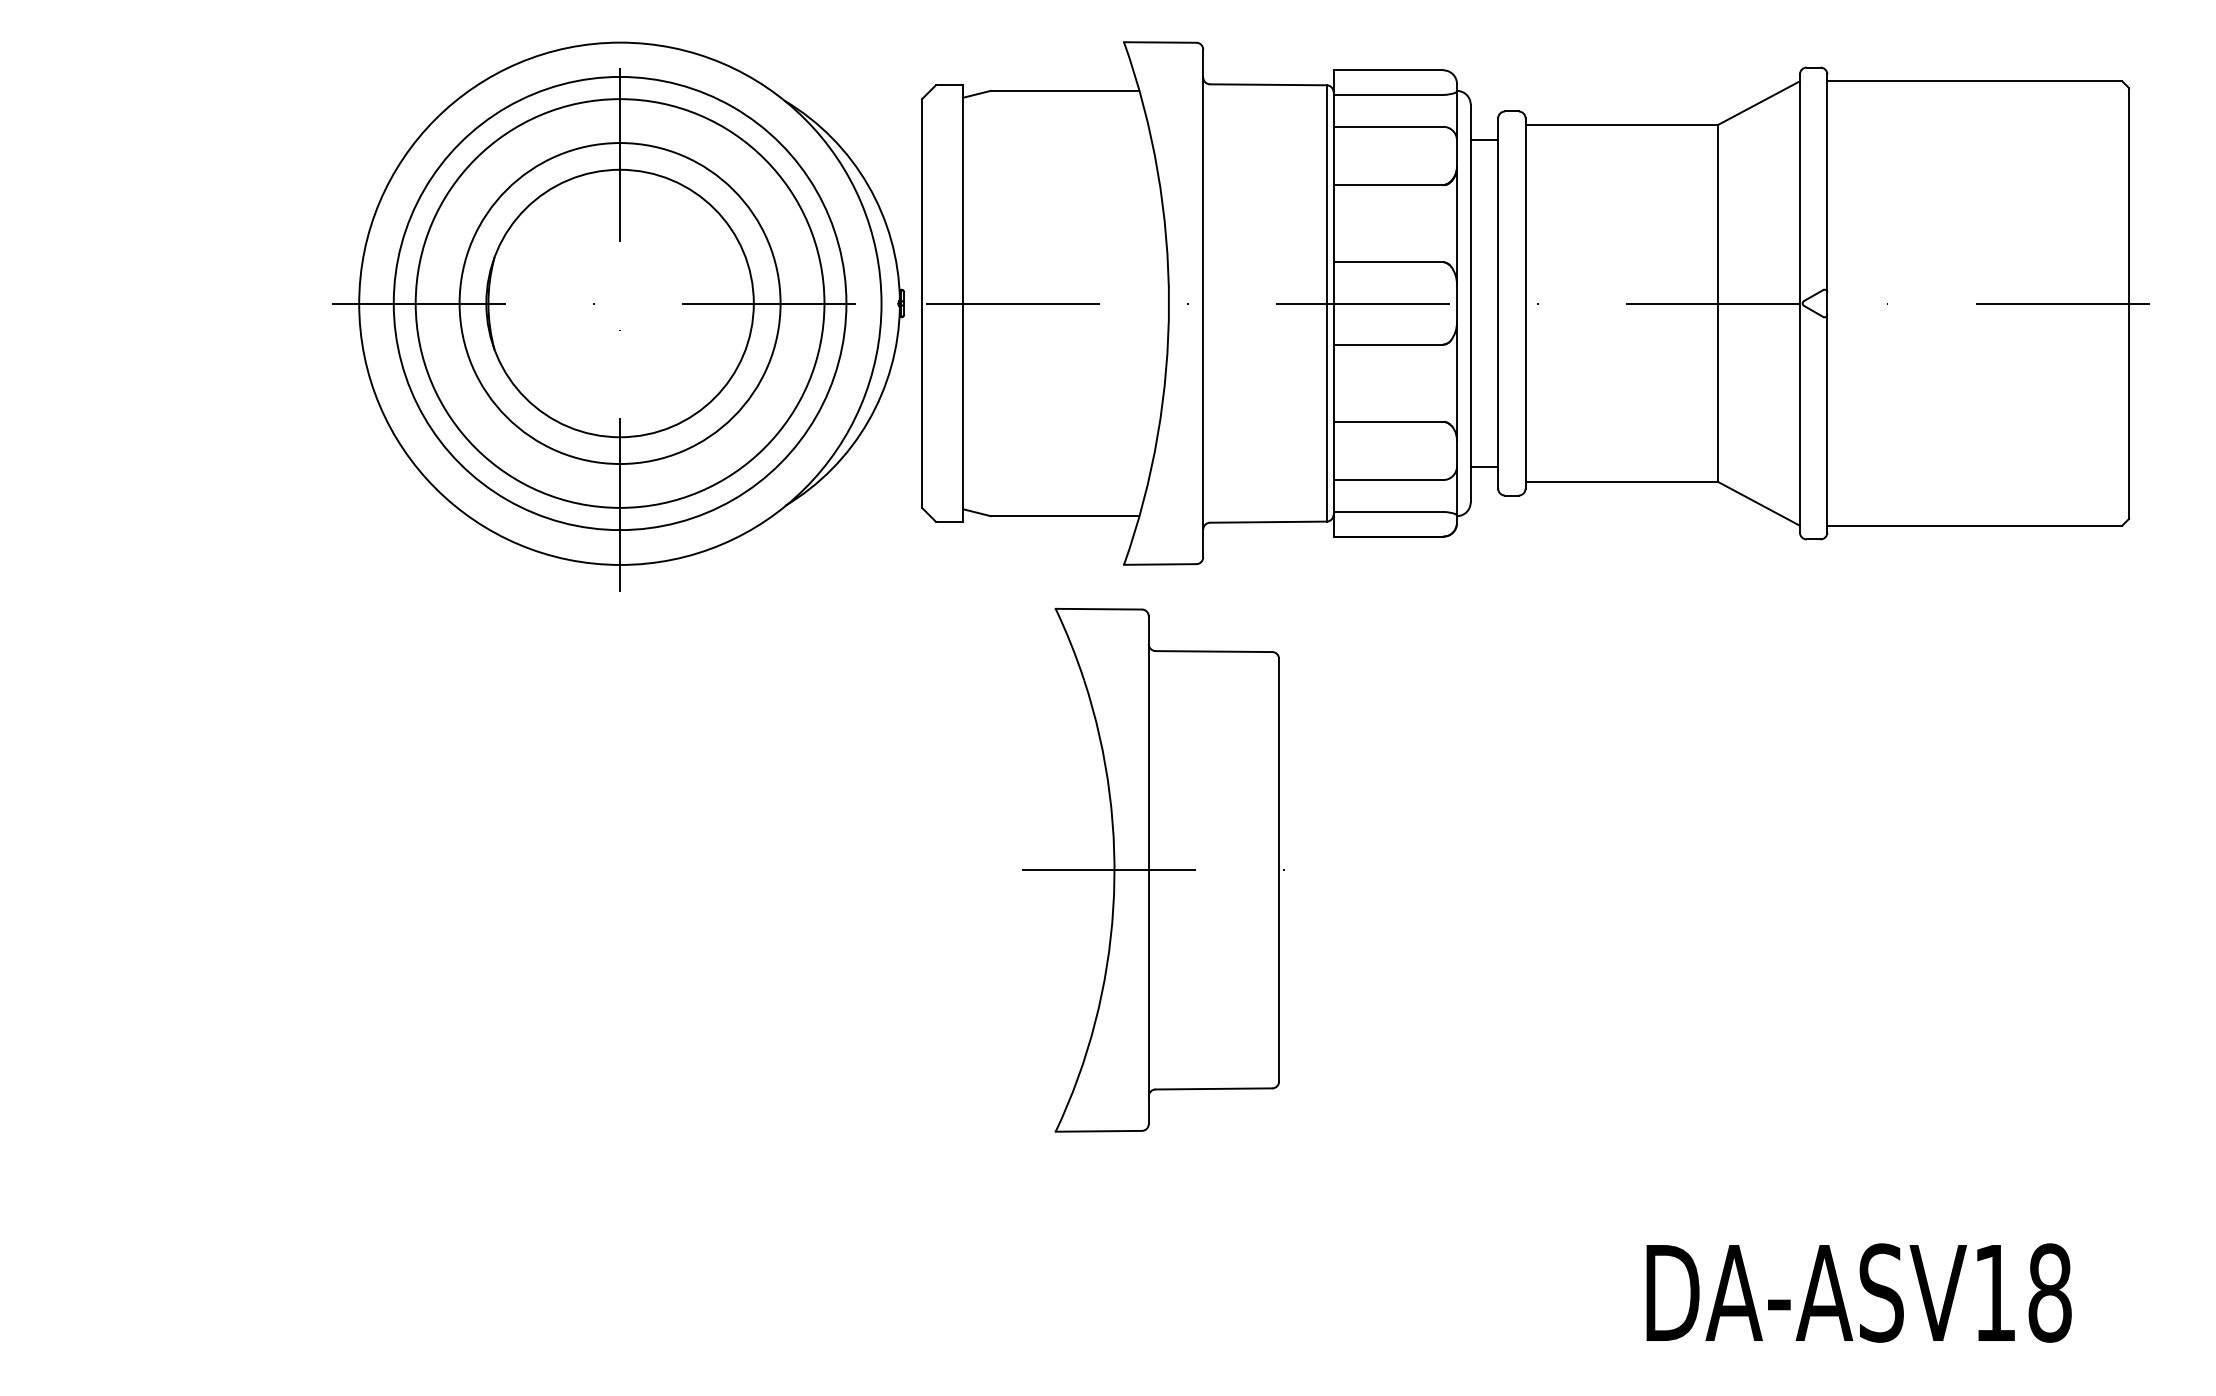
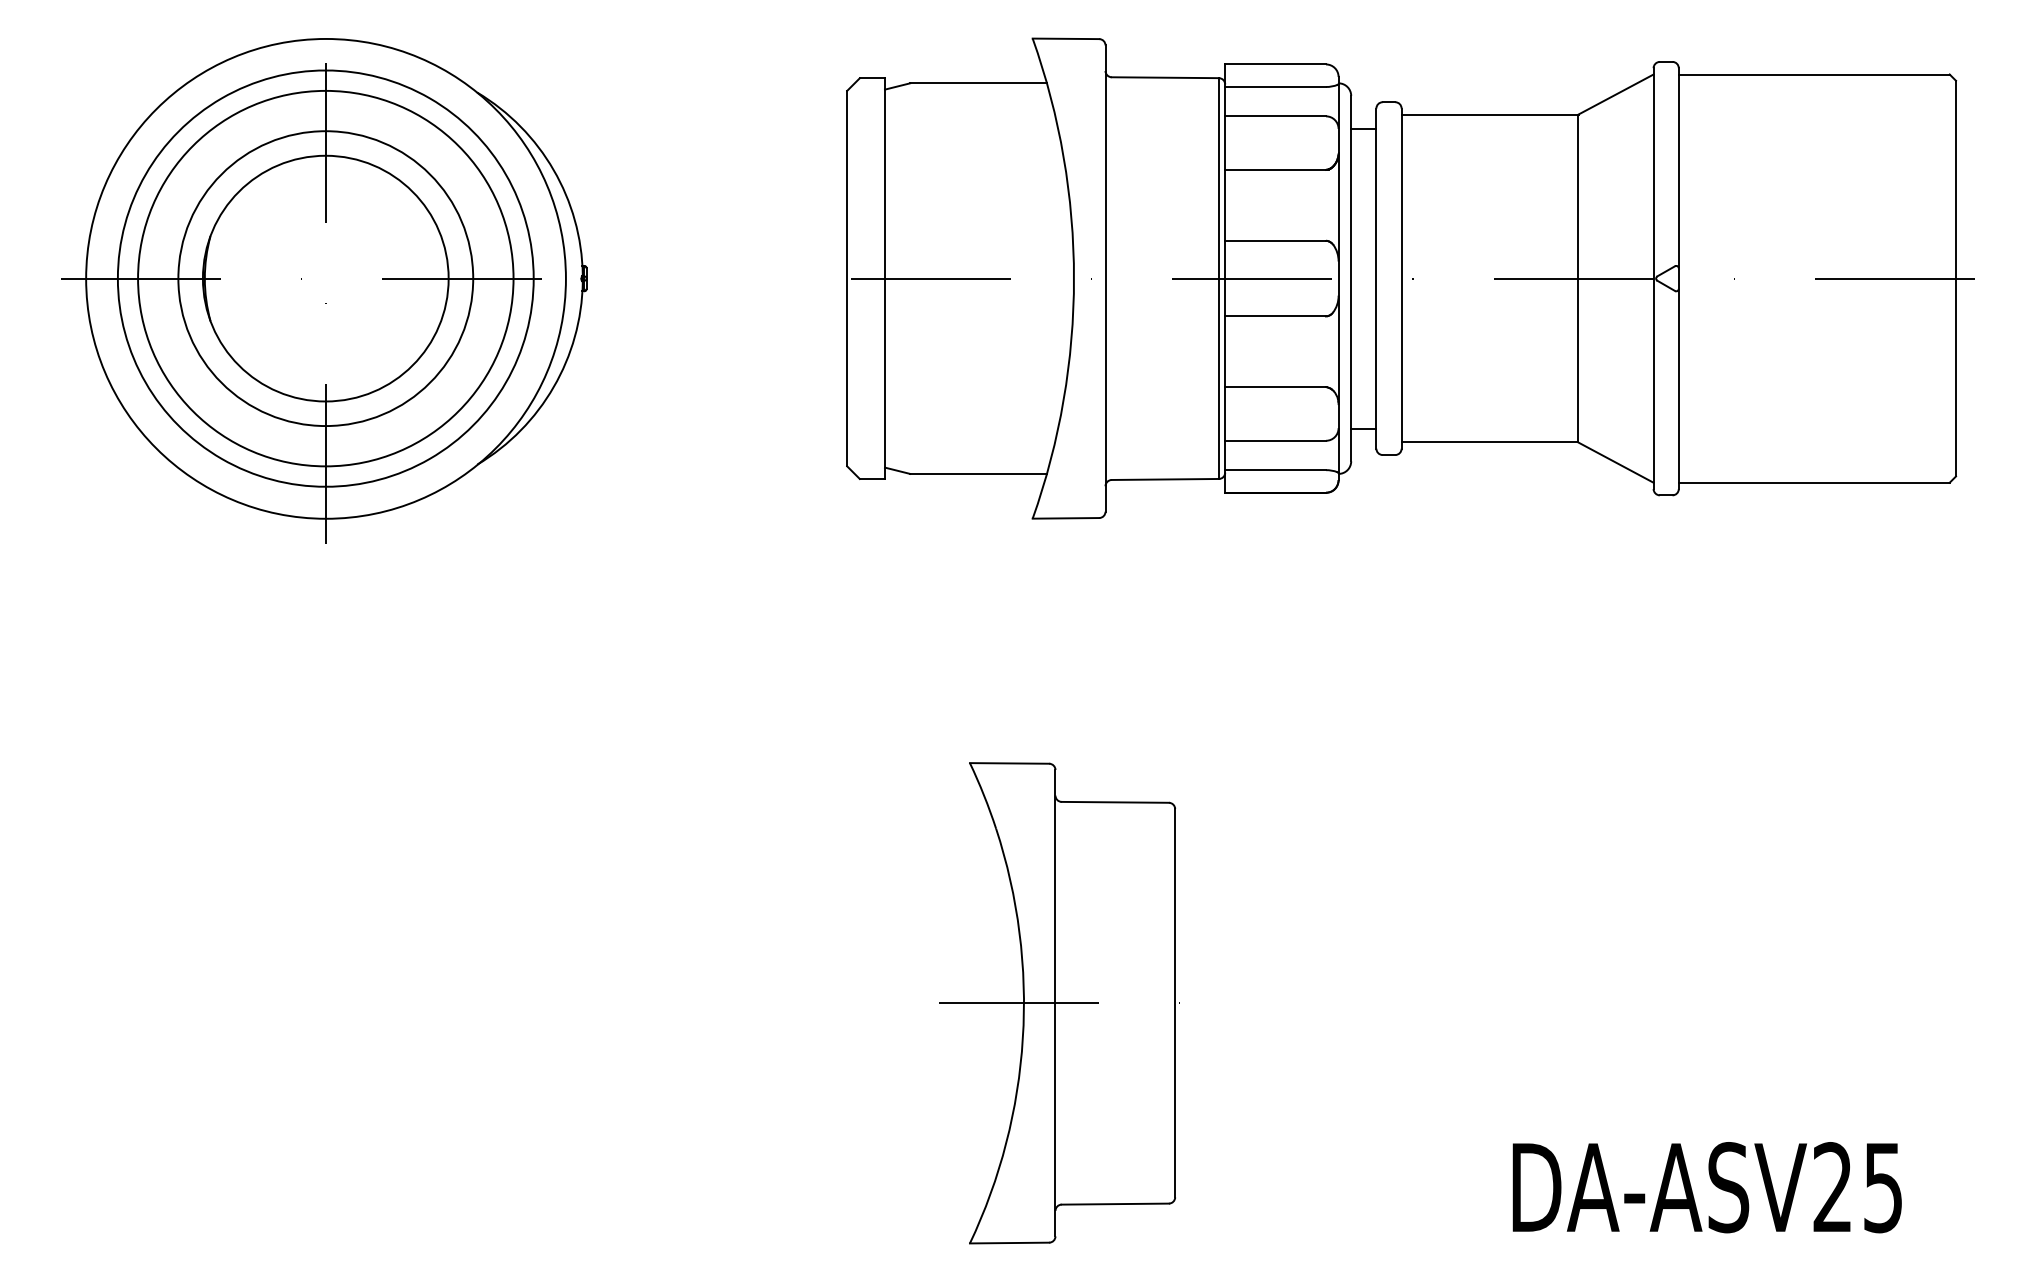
part: (618, 316) -> (324, 290), moved
part: (1153, 870) -> (1059, 1003), moved
text: (2022, 1292) -> (1858, 1187), DA-ASV18 -> DA-ASV25

